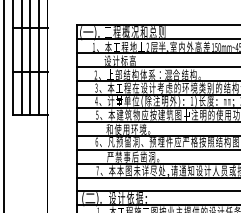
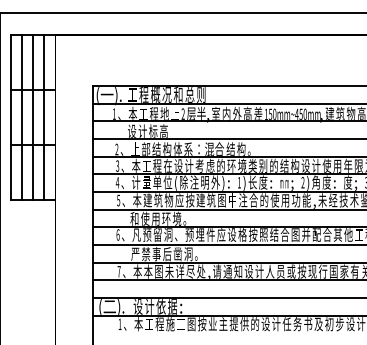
text: (202, 115) -> (253, 200), 明 -> 合
text: (185, 141) -> (231, 234), 严 -> 设
text: (227, 141) -> (284, 234), 构 -> 合

